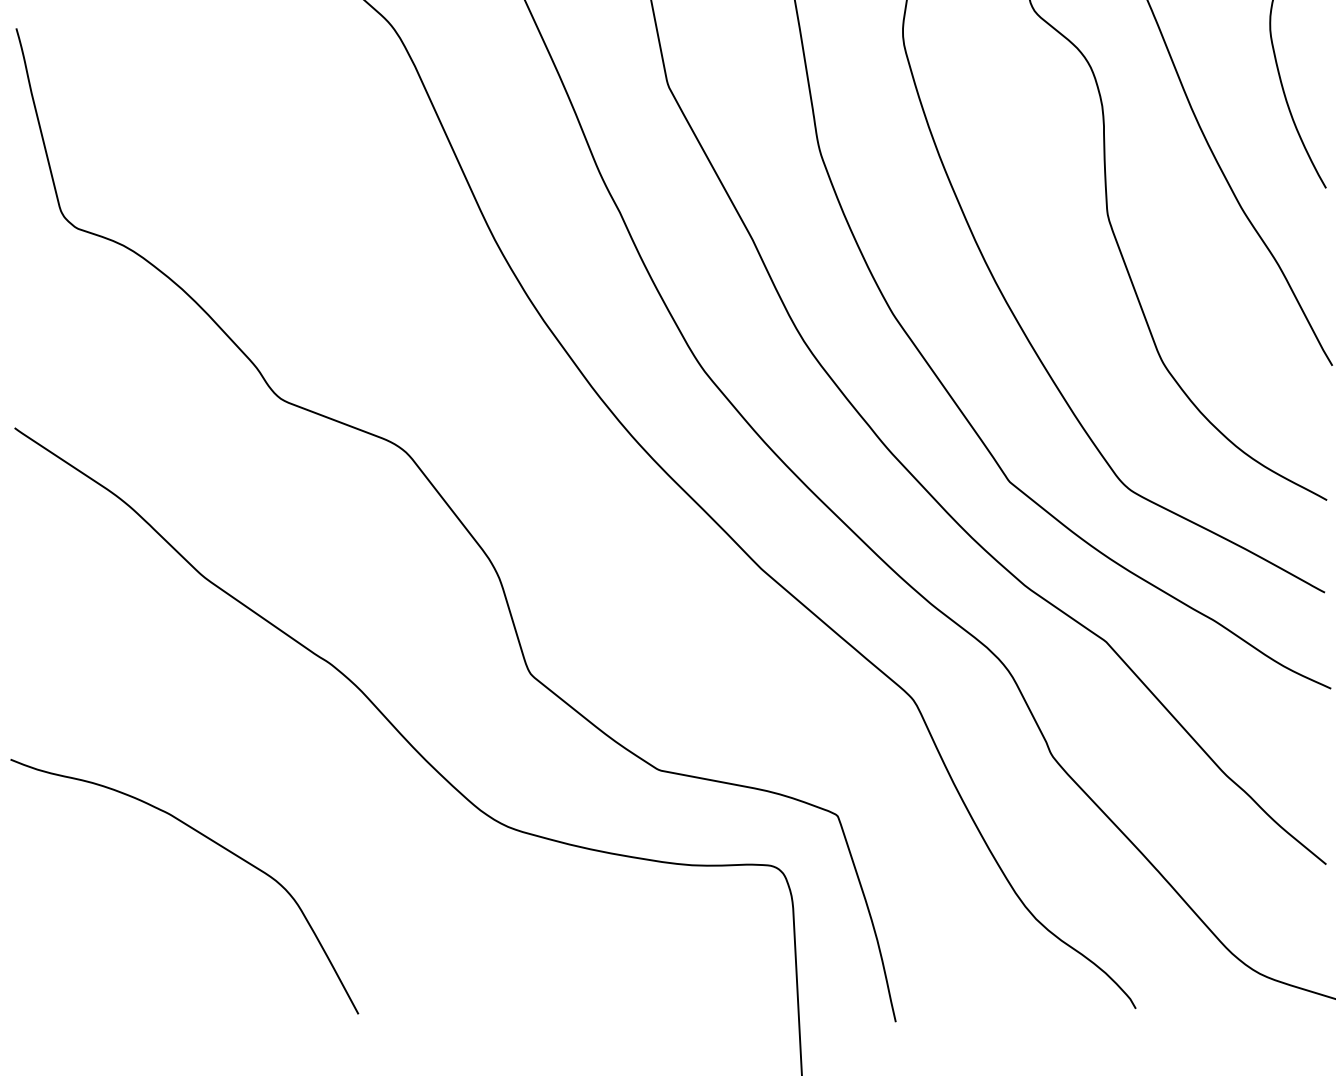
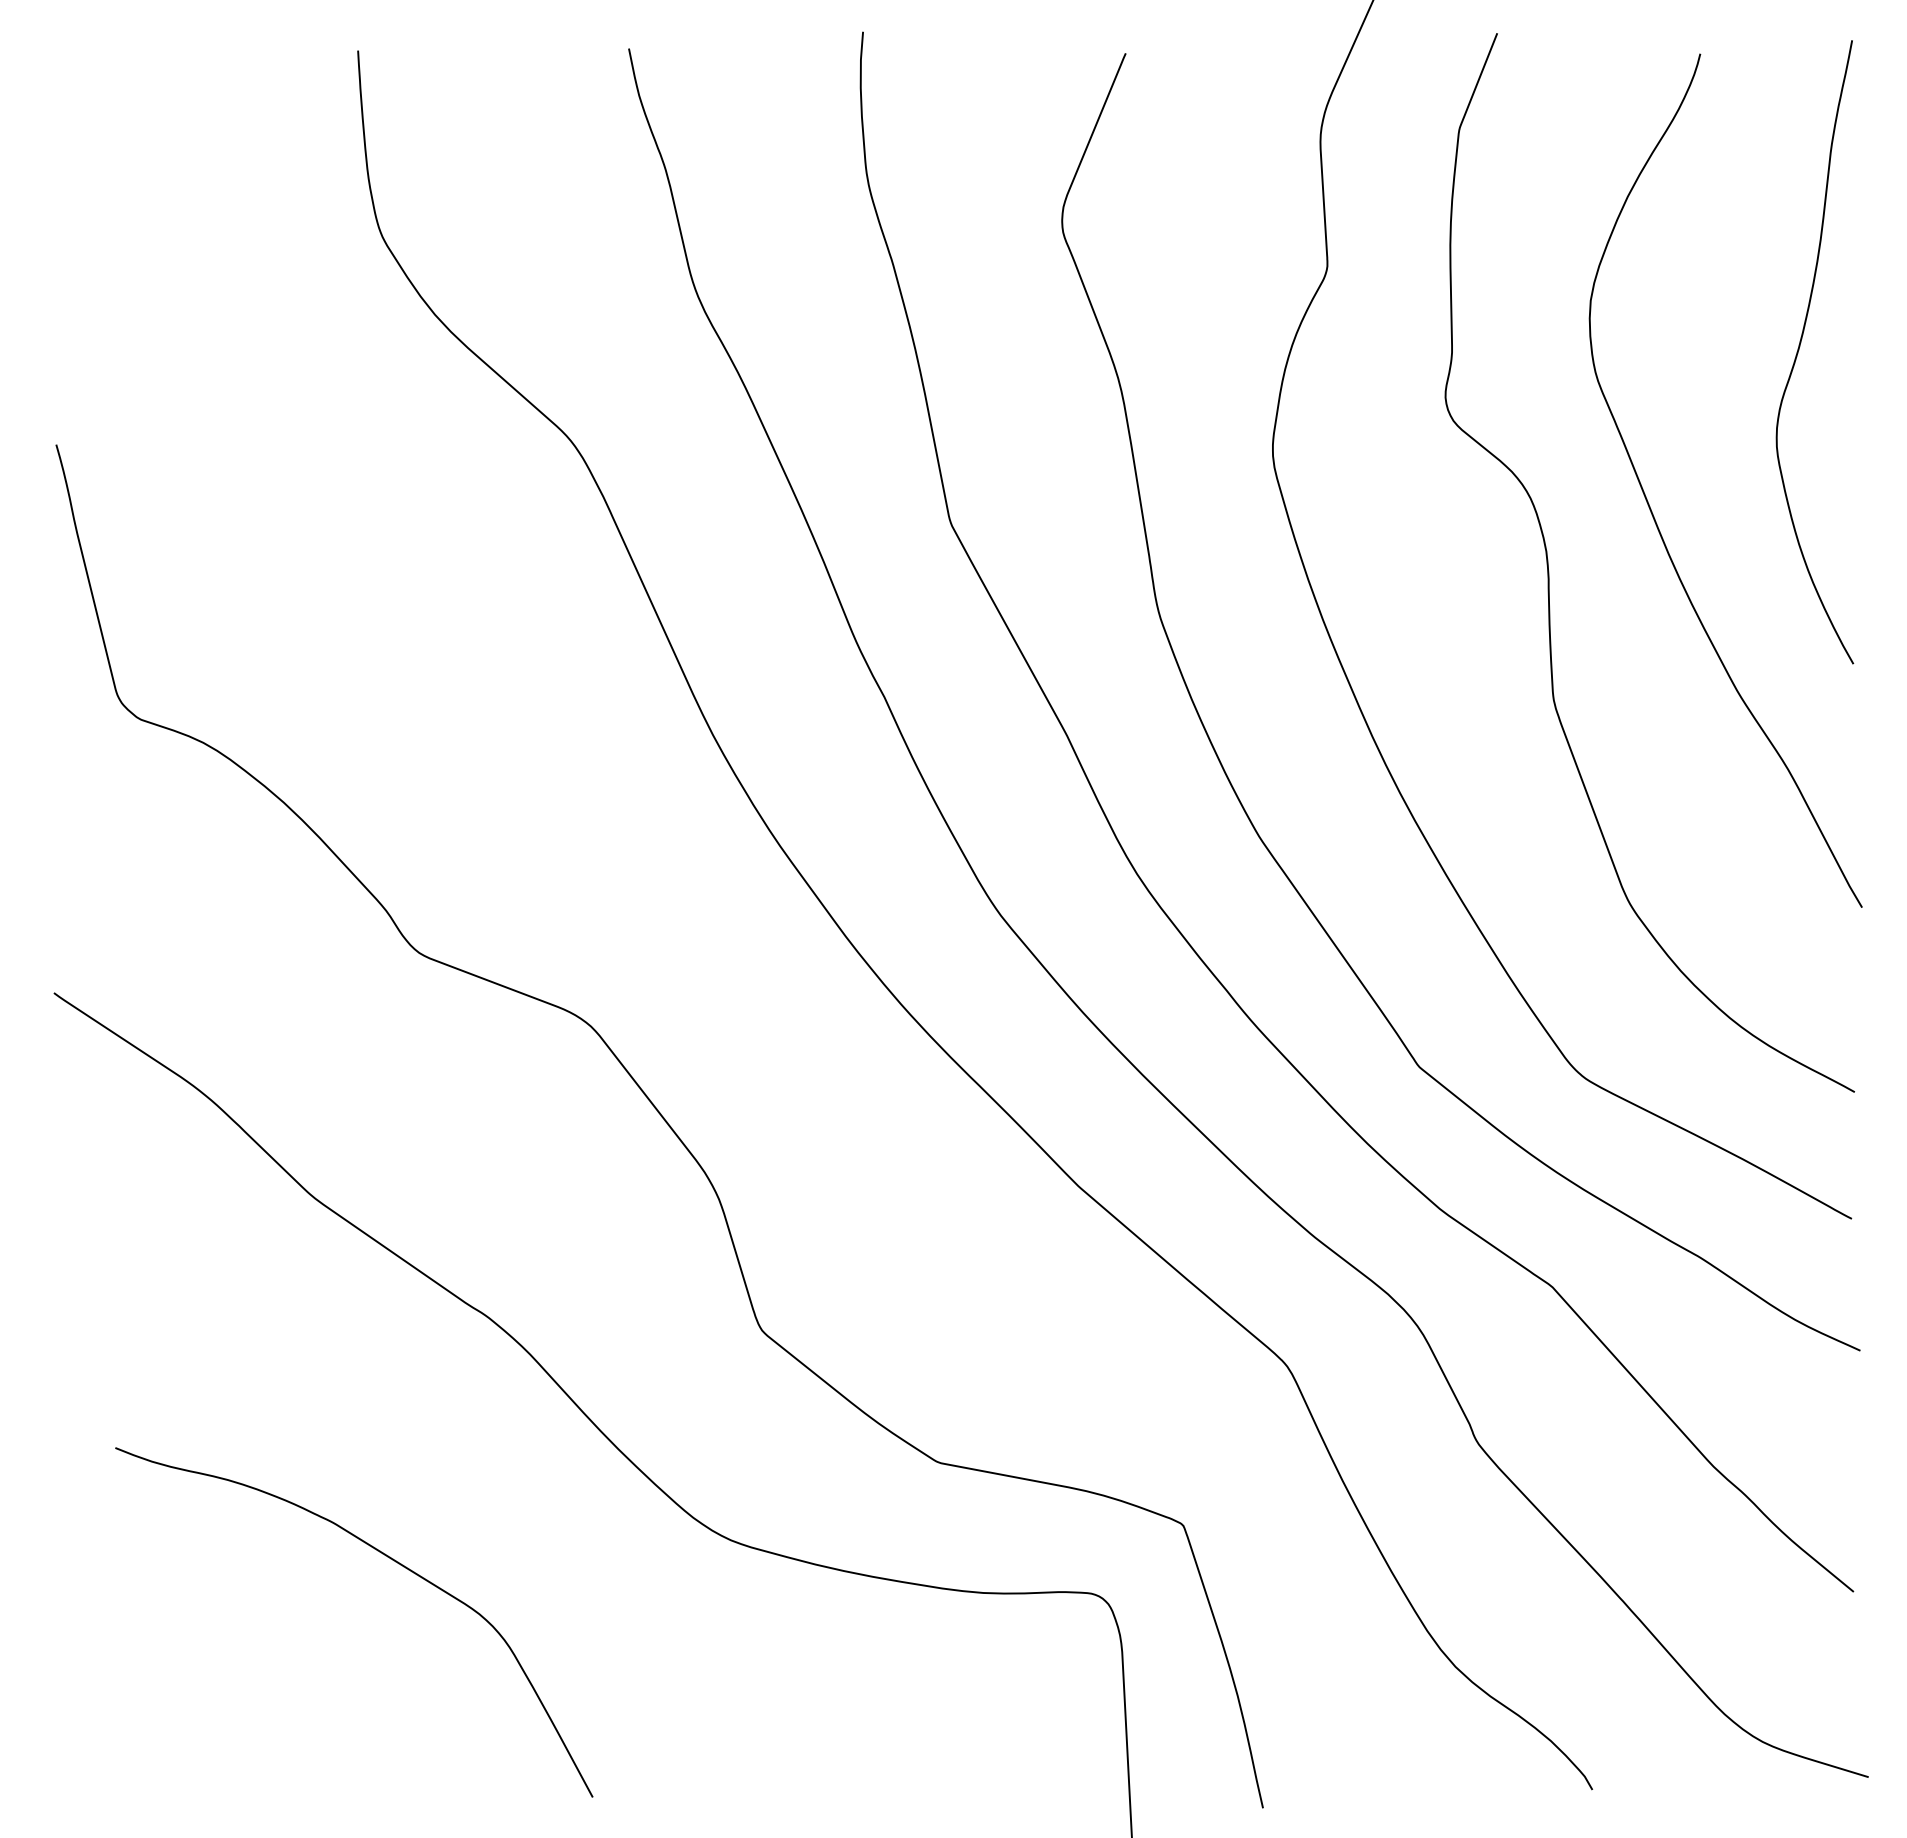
curve: (211, 840) -> (390, 1559), moved

